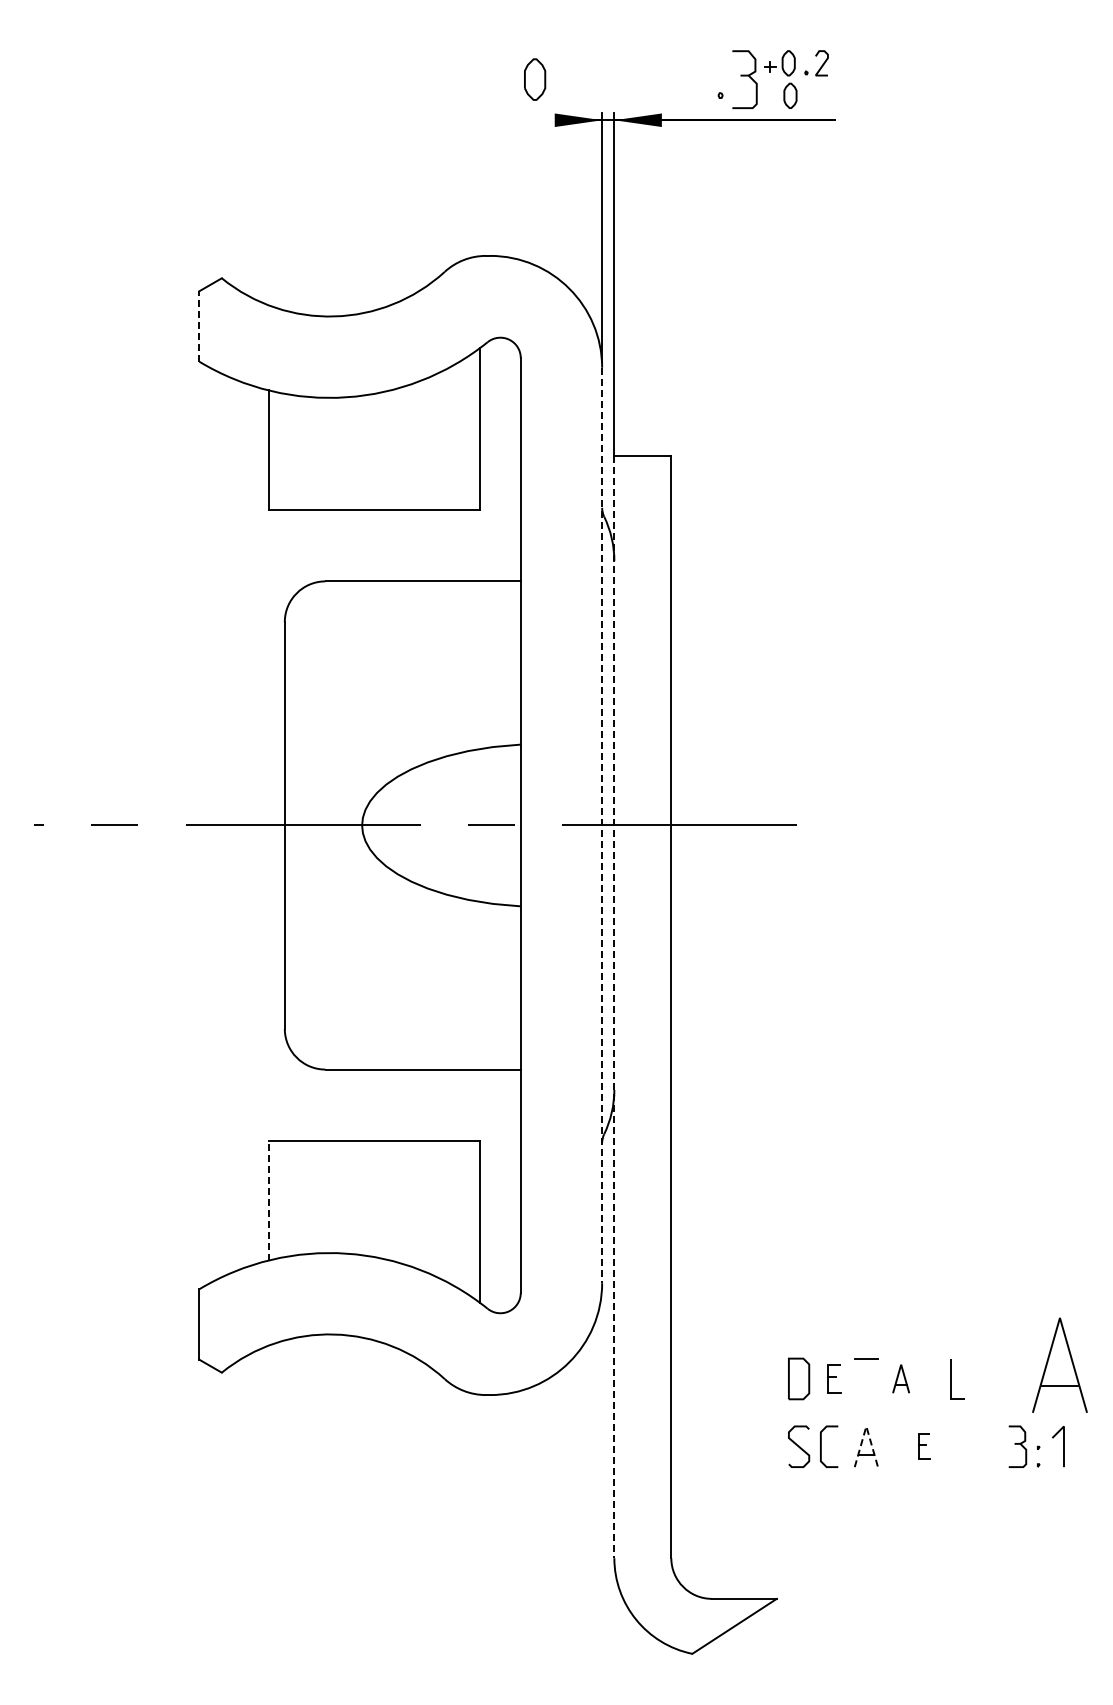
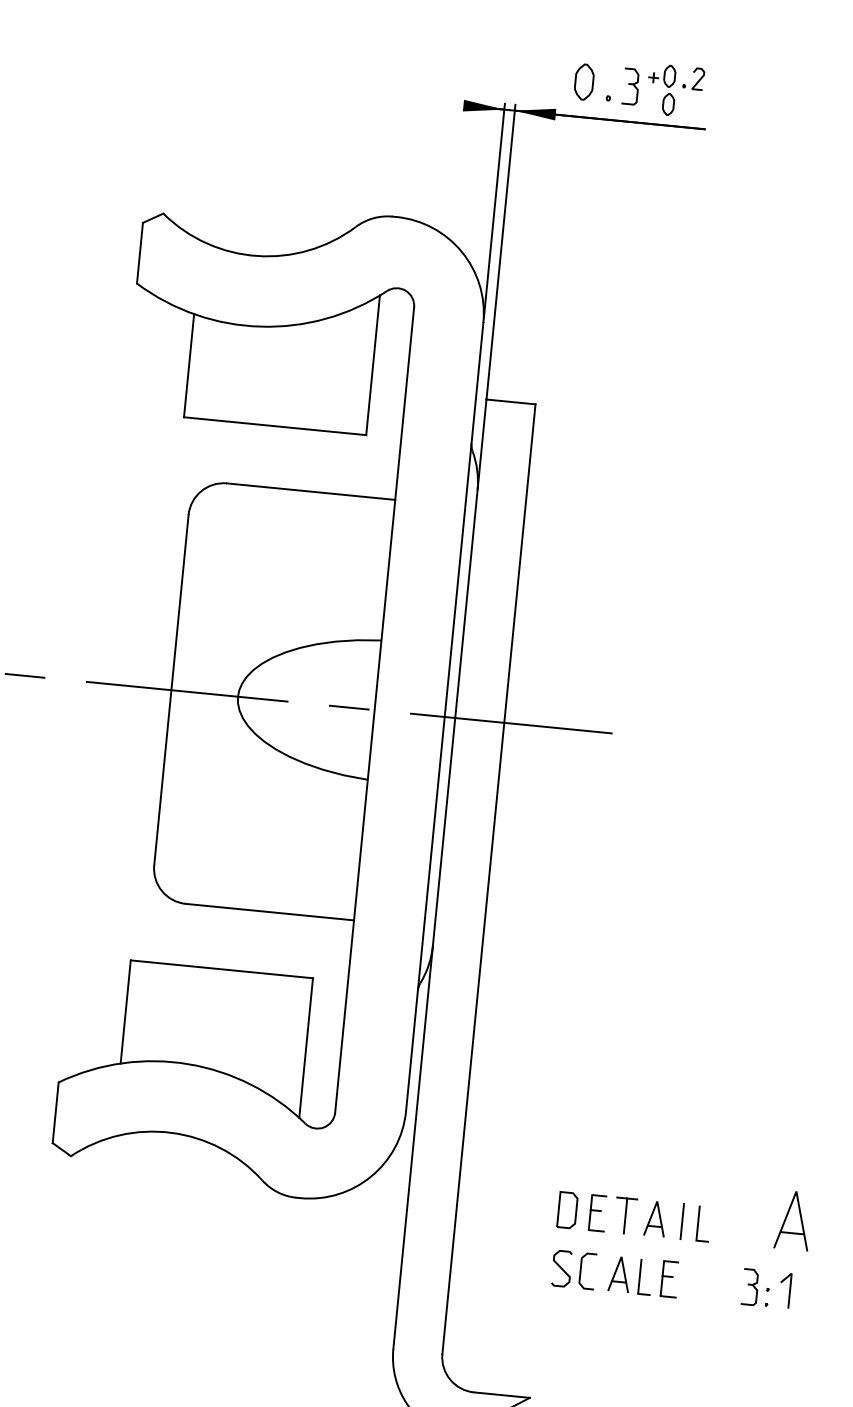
part: (535, 79) -> (584, 82), moved
part: (745, 79) -> (631, 86), size x0.71
line: (199, 325) -> (140, 252), dashed -> solid
line: (602, 825) -> (445, 717), dashed -> solid
line: (614, 1007) -> (439, 874), dashed -> solid
line: (268, 1200) -> (125, 1011), dashed -> solid
part: (1060, 1365) -> (793, 1220), size x0.71
part: (834, 1378) -> (598, 1212), size x1.43
line: (866, 1378) -> (625, 1215), added
part: (900, 1378) -> (654, 1218), size x1.43
line: (932, 1378) -> (682, 1221), added
line: (866, 1426) -> (621, 1256), dashed -> solid
line: (890, 1446) -> (640, 1276), added
part: (924, 1446) -> (669, 1279), size x1.67

